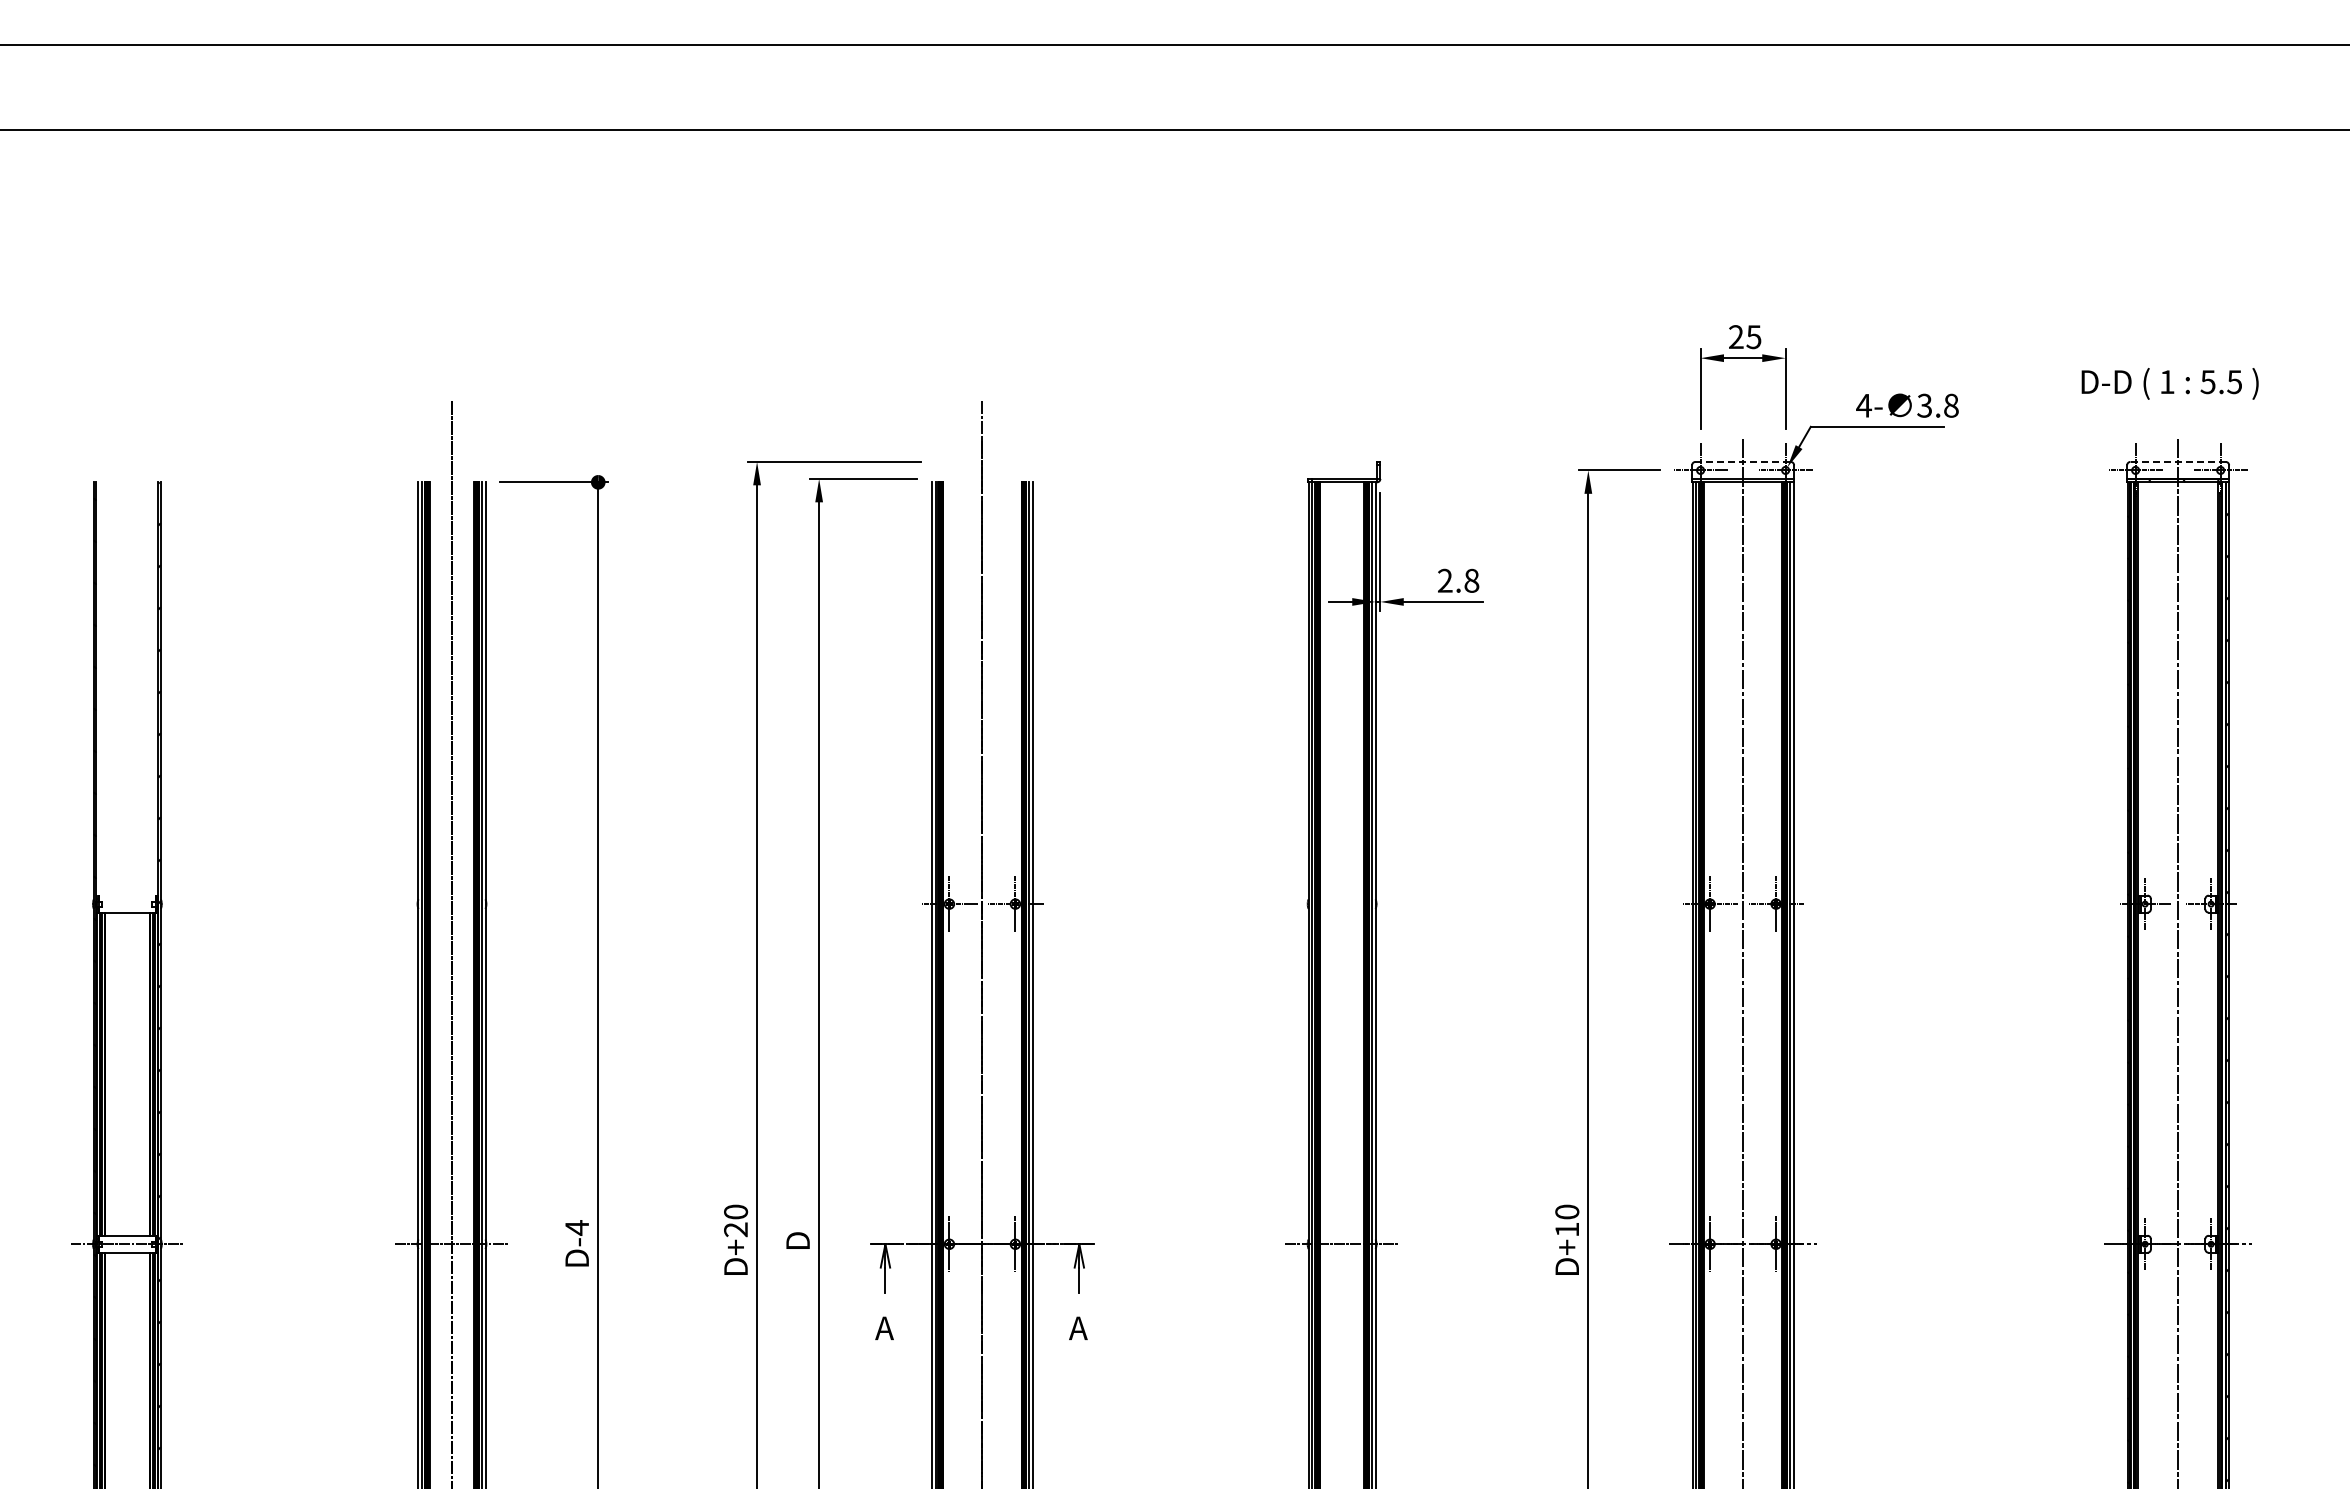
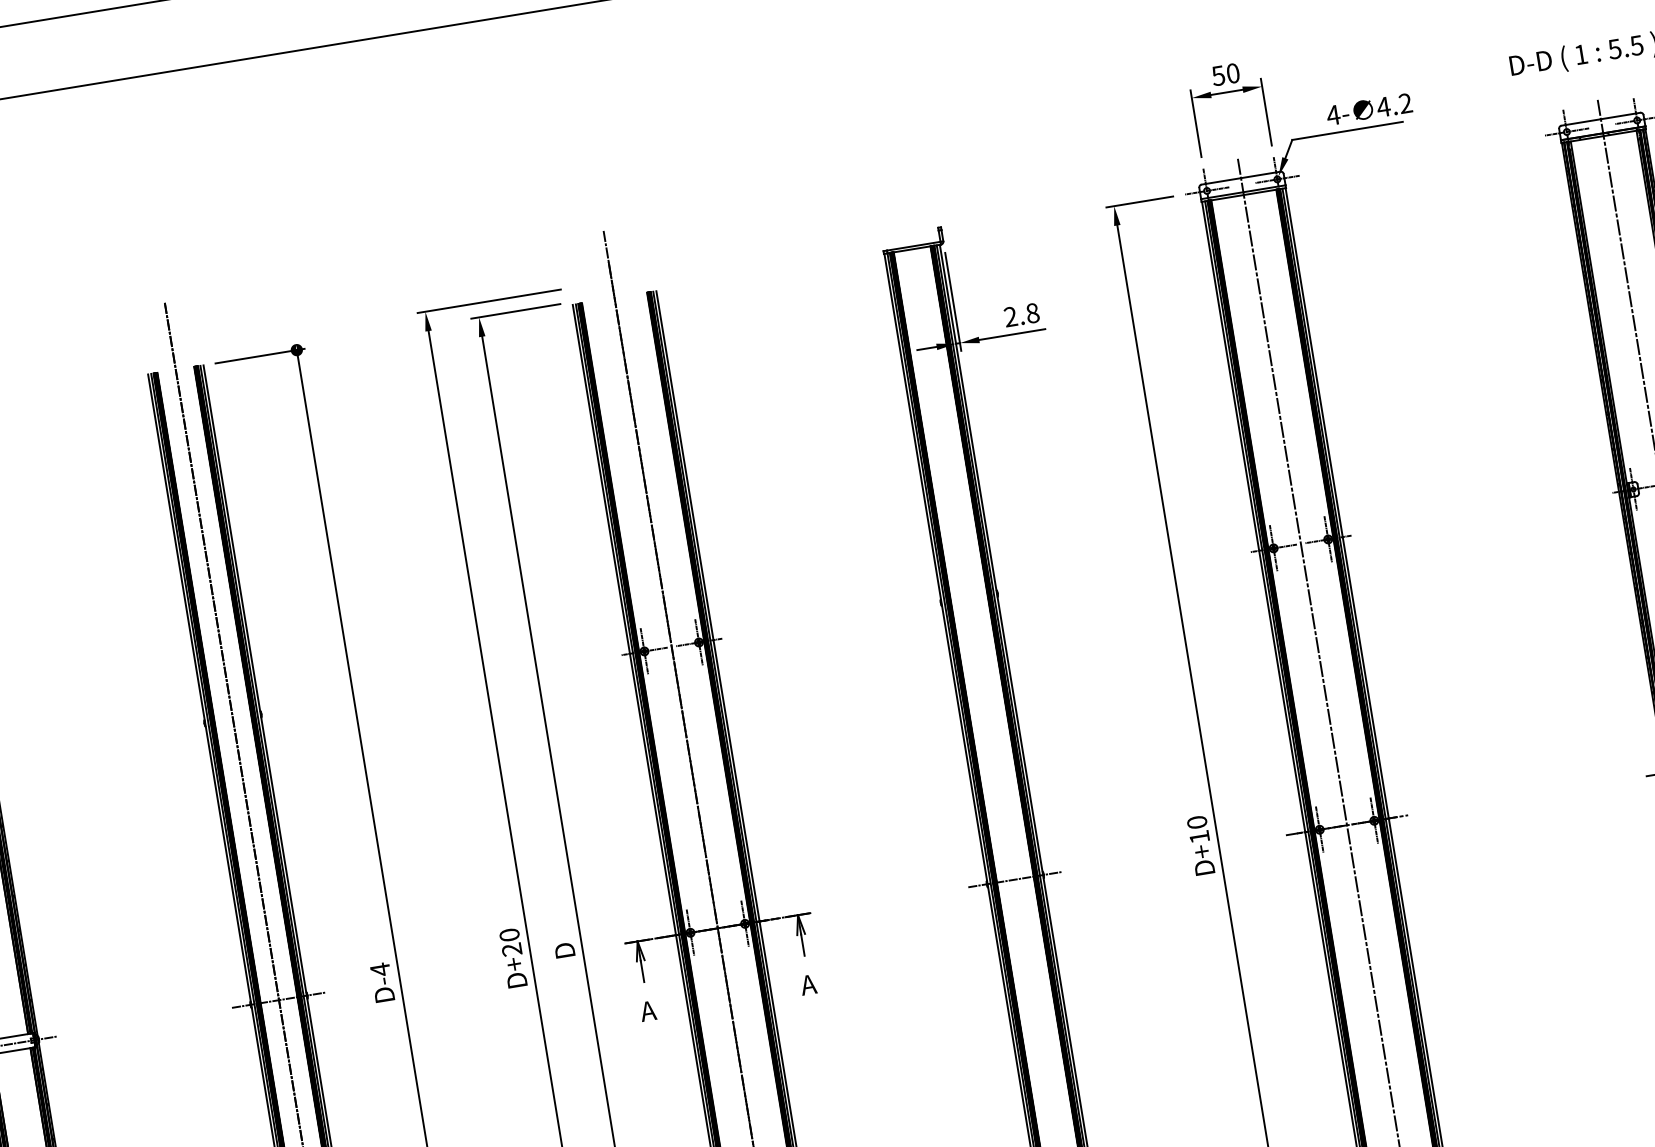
text: (1744, 337) -> (1225, 75), 25 -> 50
text: (1937, 405) -> (1394, 105), 3.8 -> 4.2
line: (1743, 461) -> (1241, 177), dashed -> solid
line: (2178, 461) -> (1601, 118), dashed -> solid

